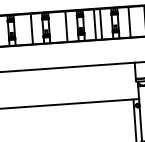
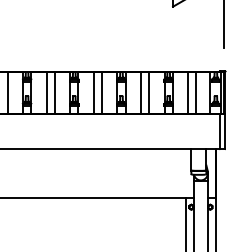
line: (135, 22) -> (196, 93), added
line: (60, 27) -> (93, 93), added
line: (25, 29) -> (46, 93), added

